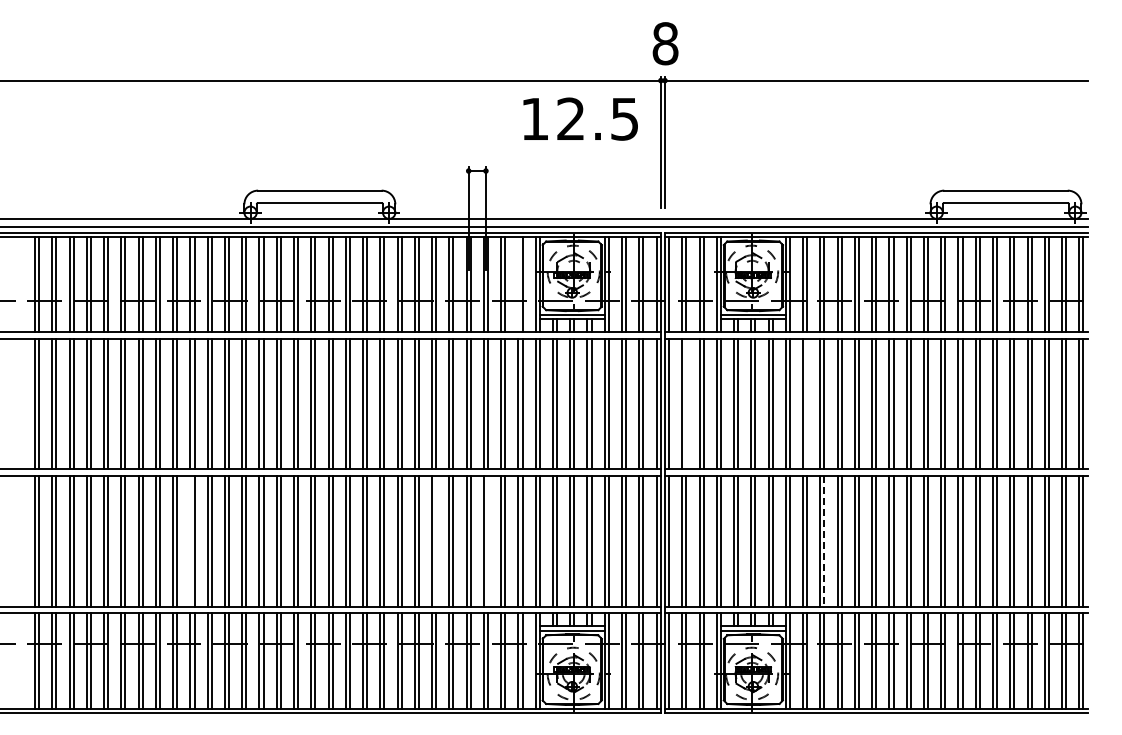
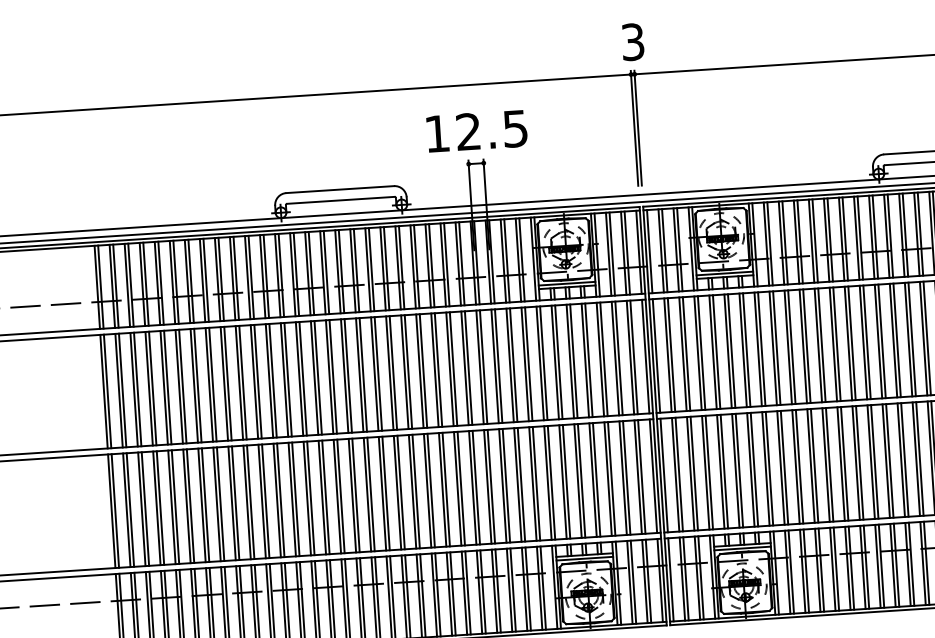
text: (665, 43) -> (633, 41), 8 -> 3
text: (580, 118) -> (476, 130), moved
line: (518, 284) -> (518, 260), added
line: (686, 403) -> (671, 354), added
line: (807, 403) -> (777, 347), added
line: (190, 541) -> (247, 502), added
line: (436, 541) -> (461, 488), added
line: (488, 541) -> (506, 485), added
line: (824, 541) -> (799, 466), dashed -> solid

